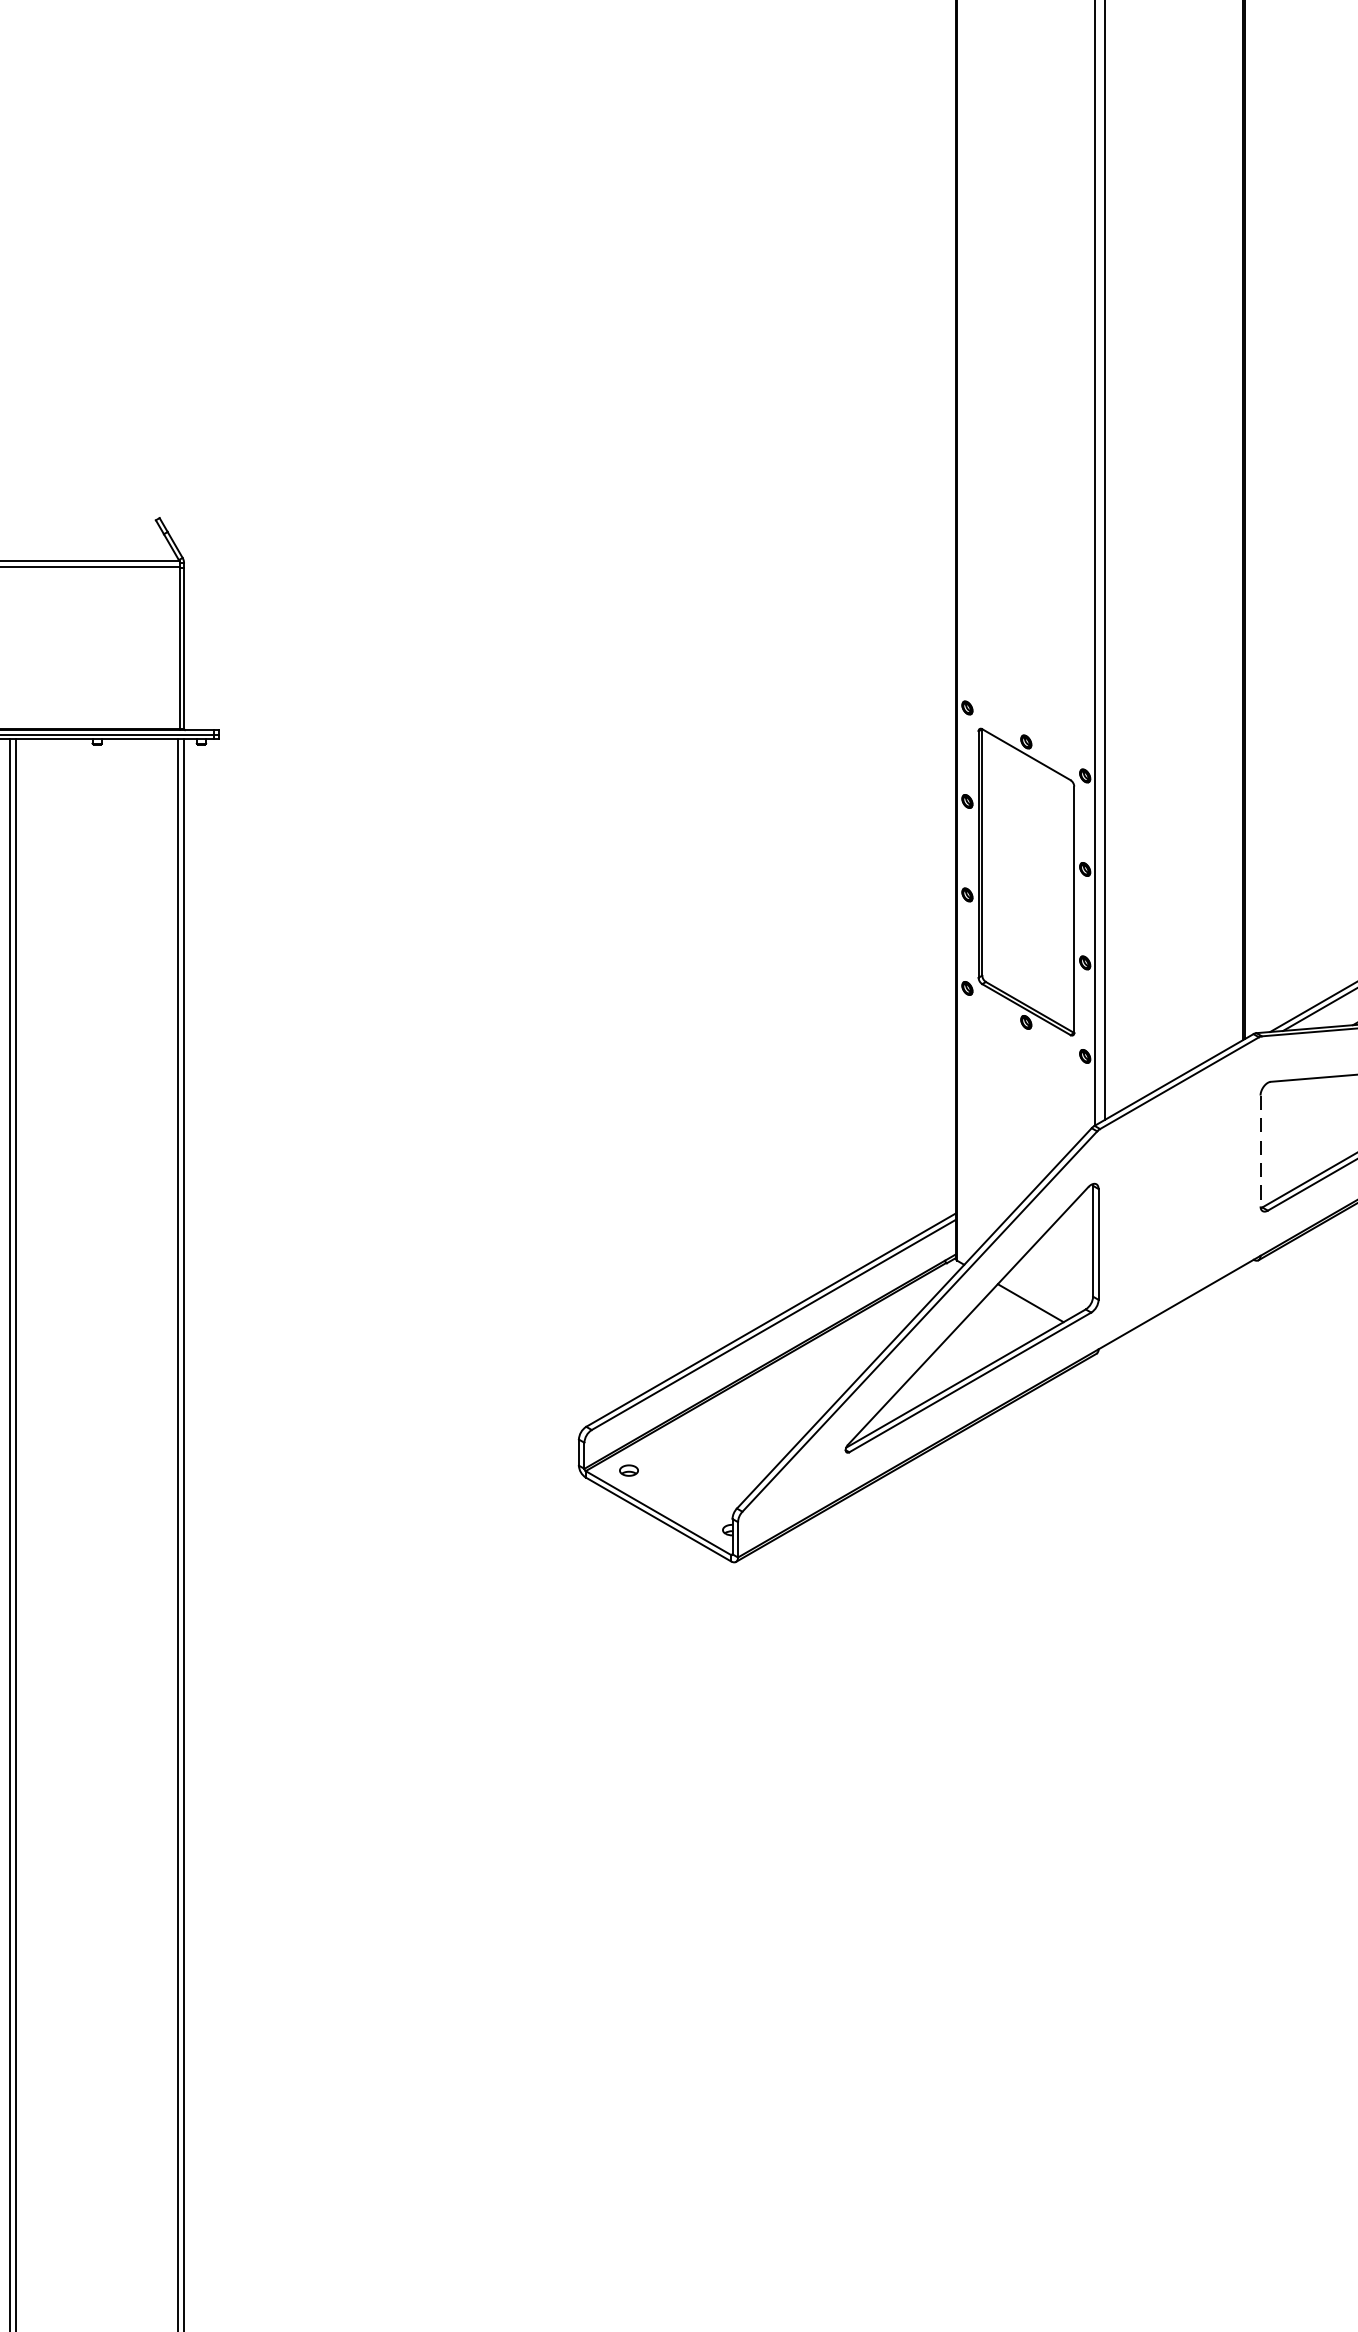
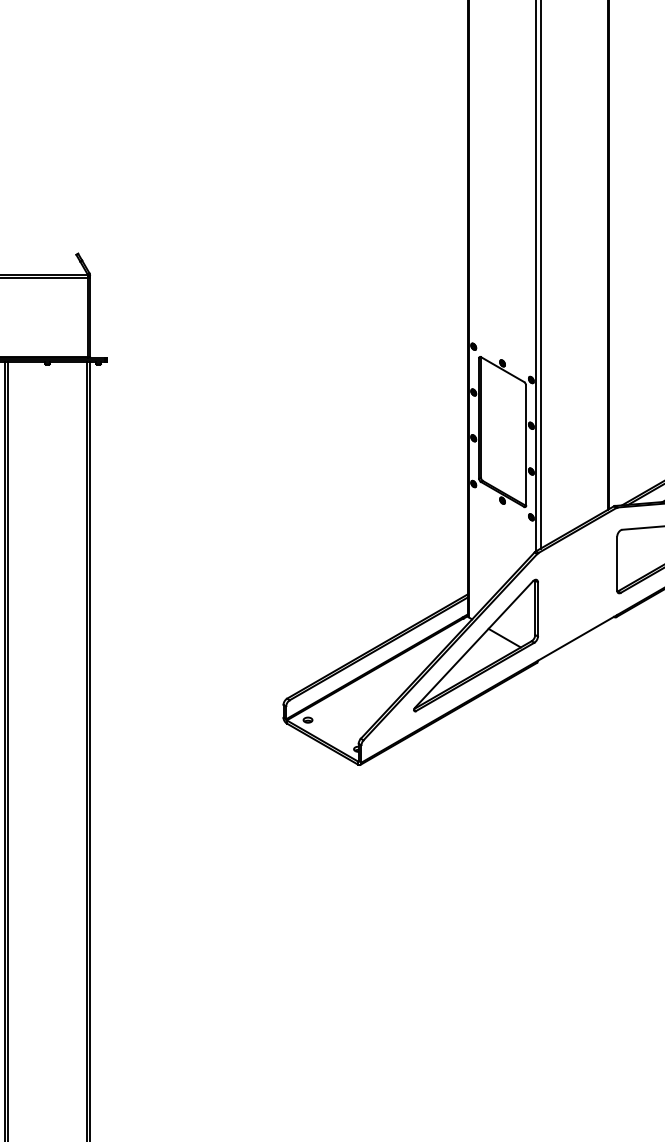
line: (1261, 1152) -> (617, 564), dashed -> solid

